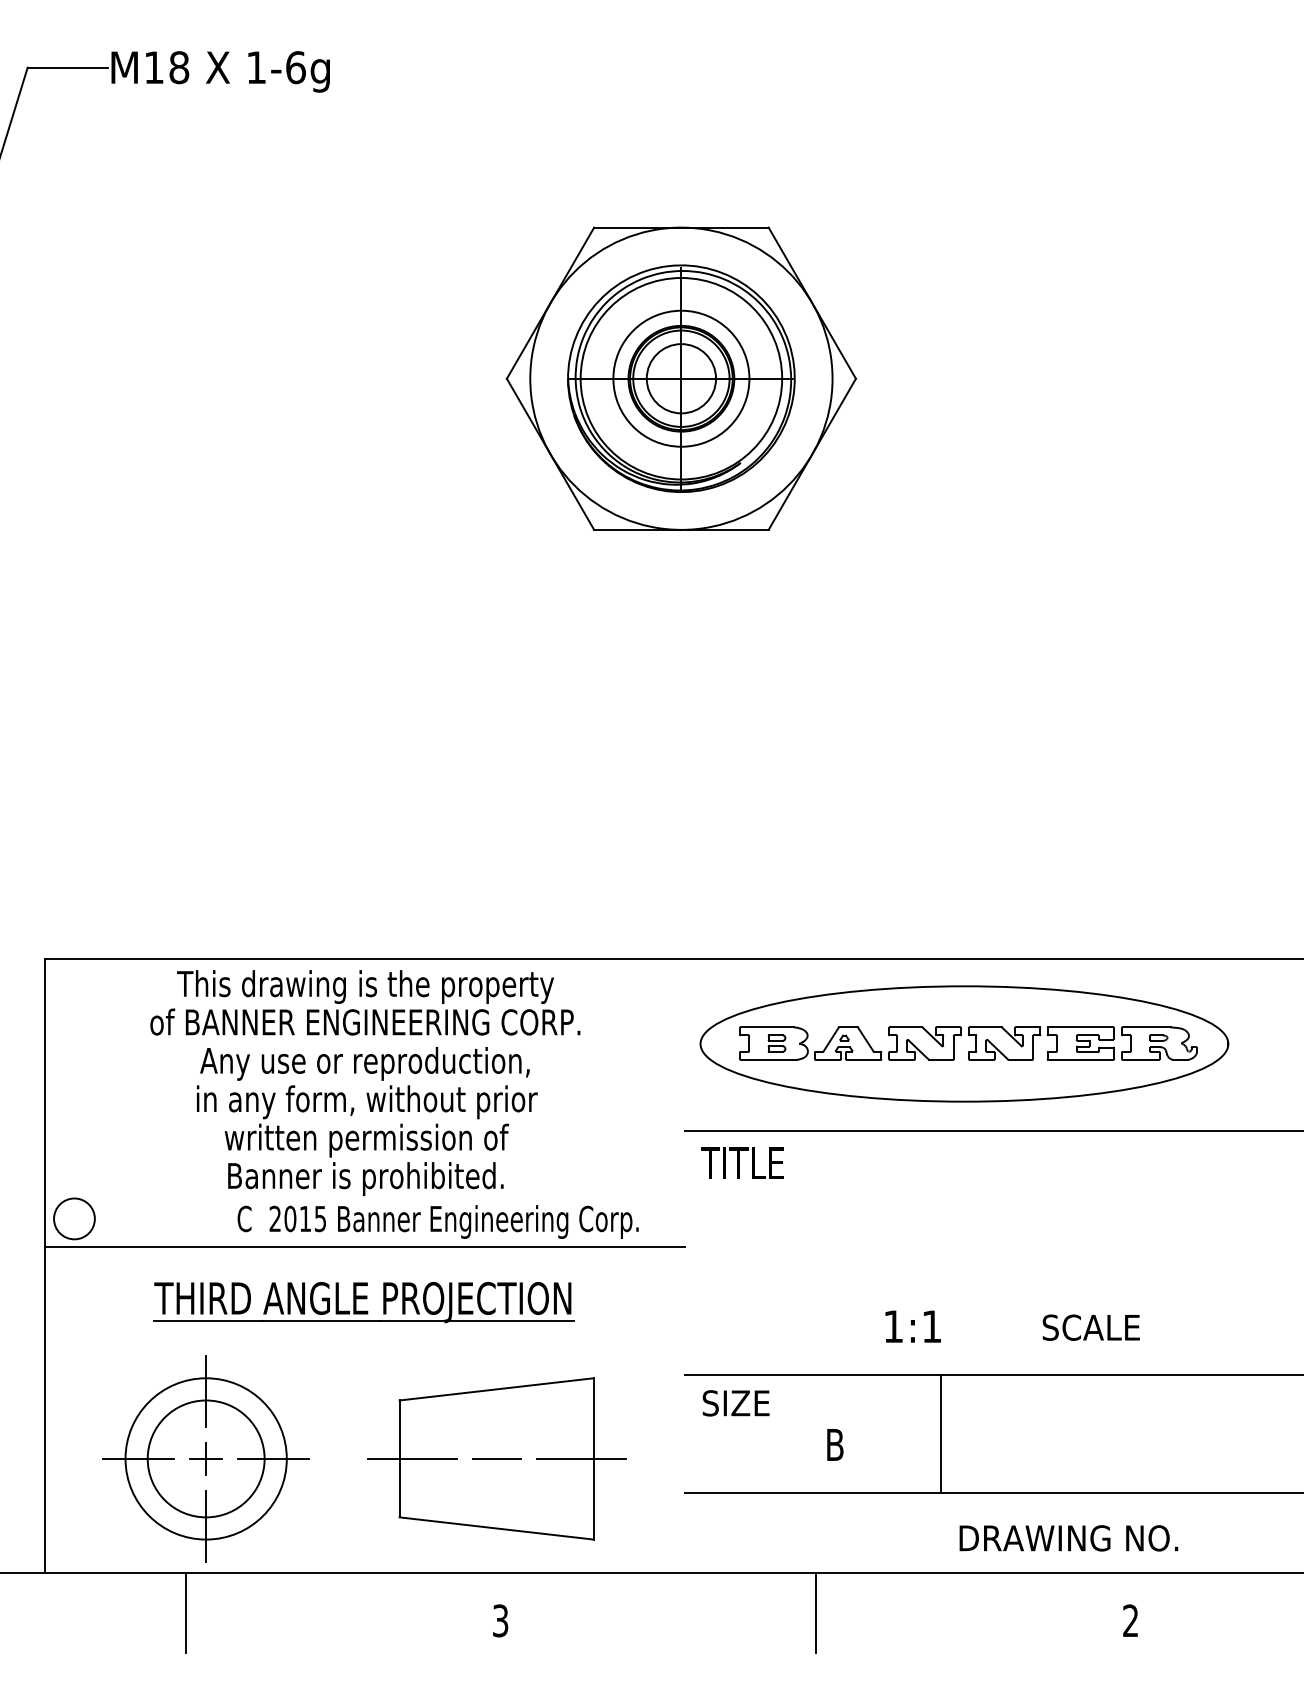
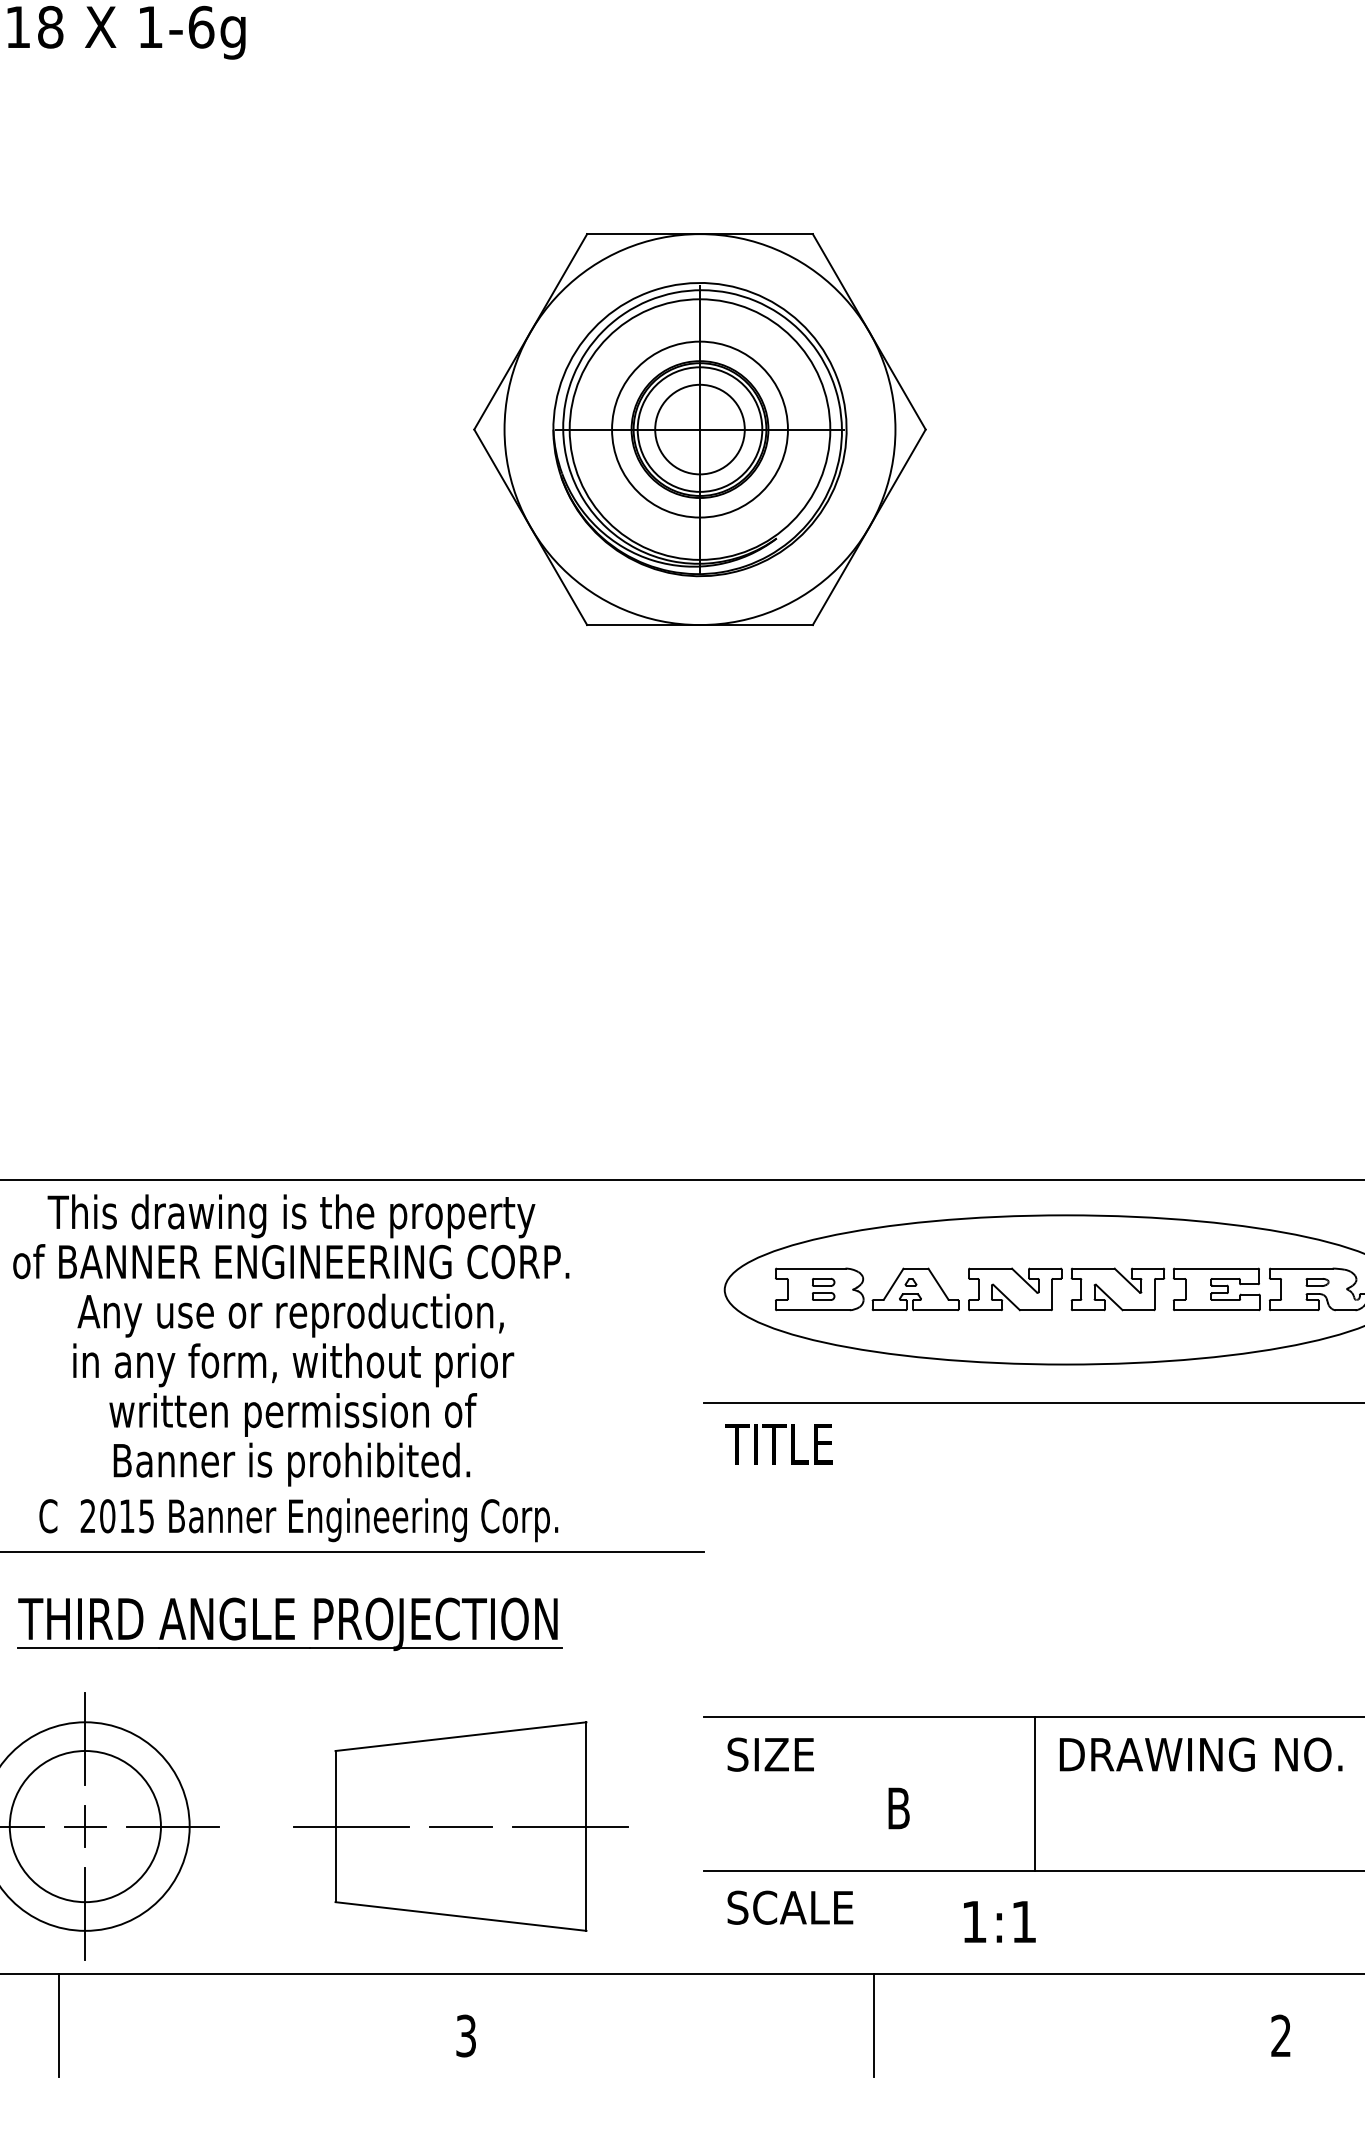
text: (437, 1221) -> (297, 1519), moved
text: (912, 1326) -> (998, 1921), moved
text: (1090, 1327) -> (789, 1907), moved
text: (1068, 1538) -> (1200, 1754), moved

